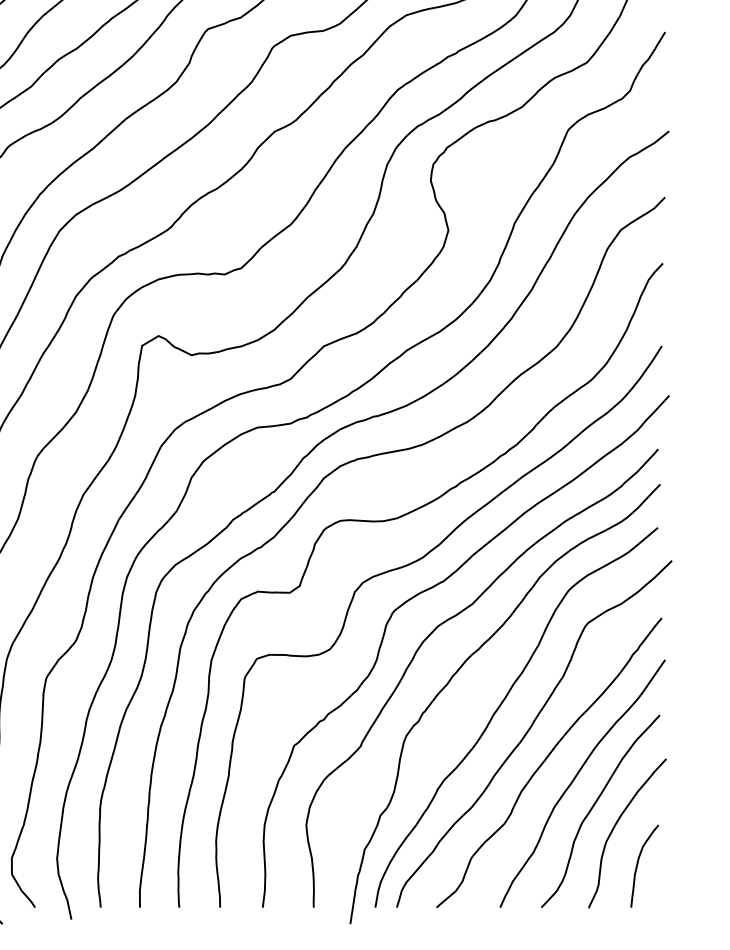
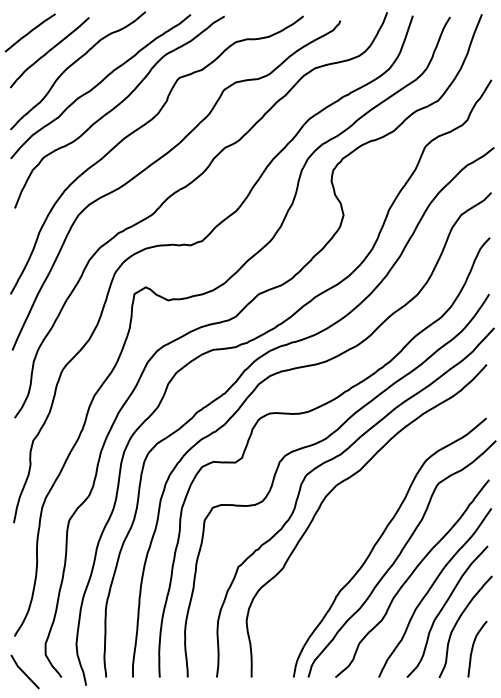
curve: (462, 667) -> (353, 513), removed

